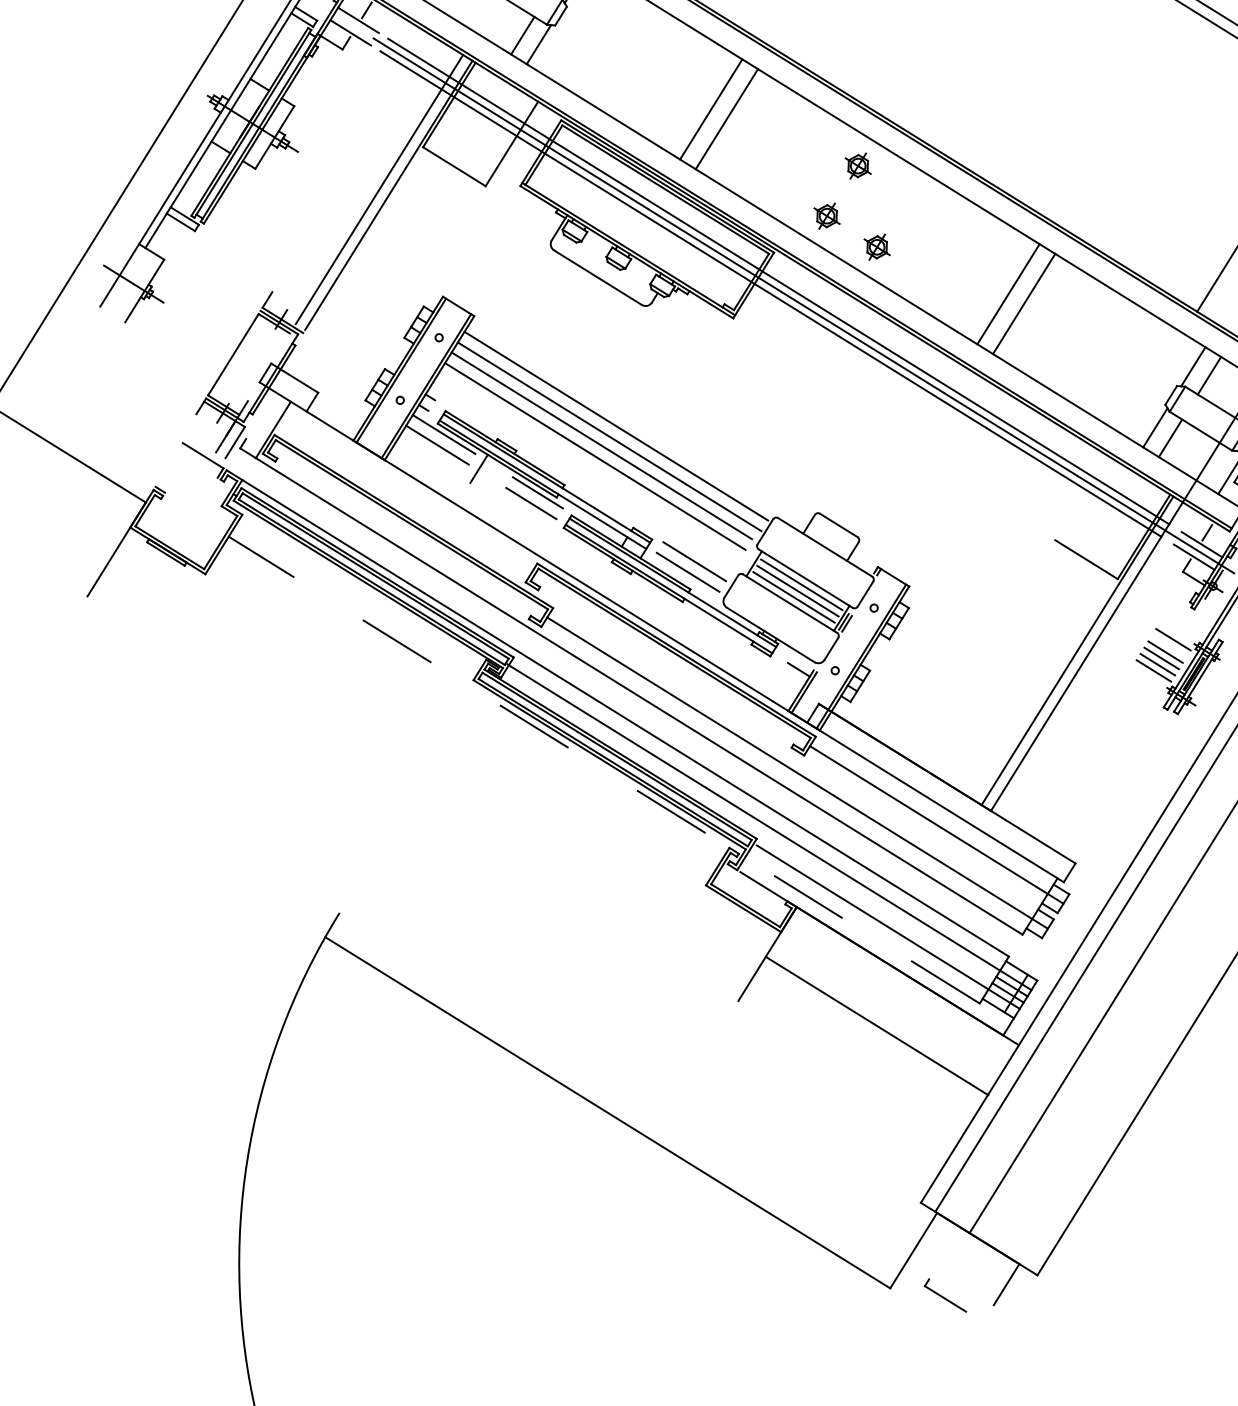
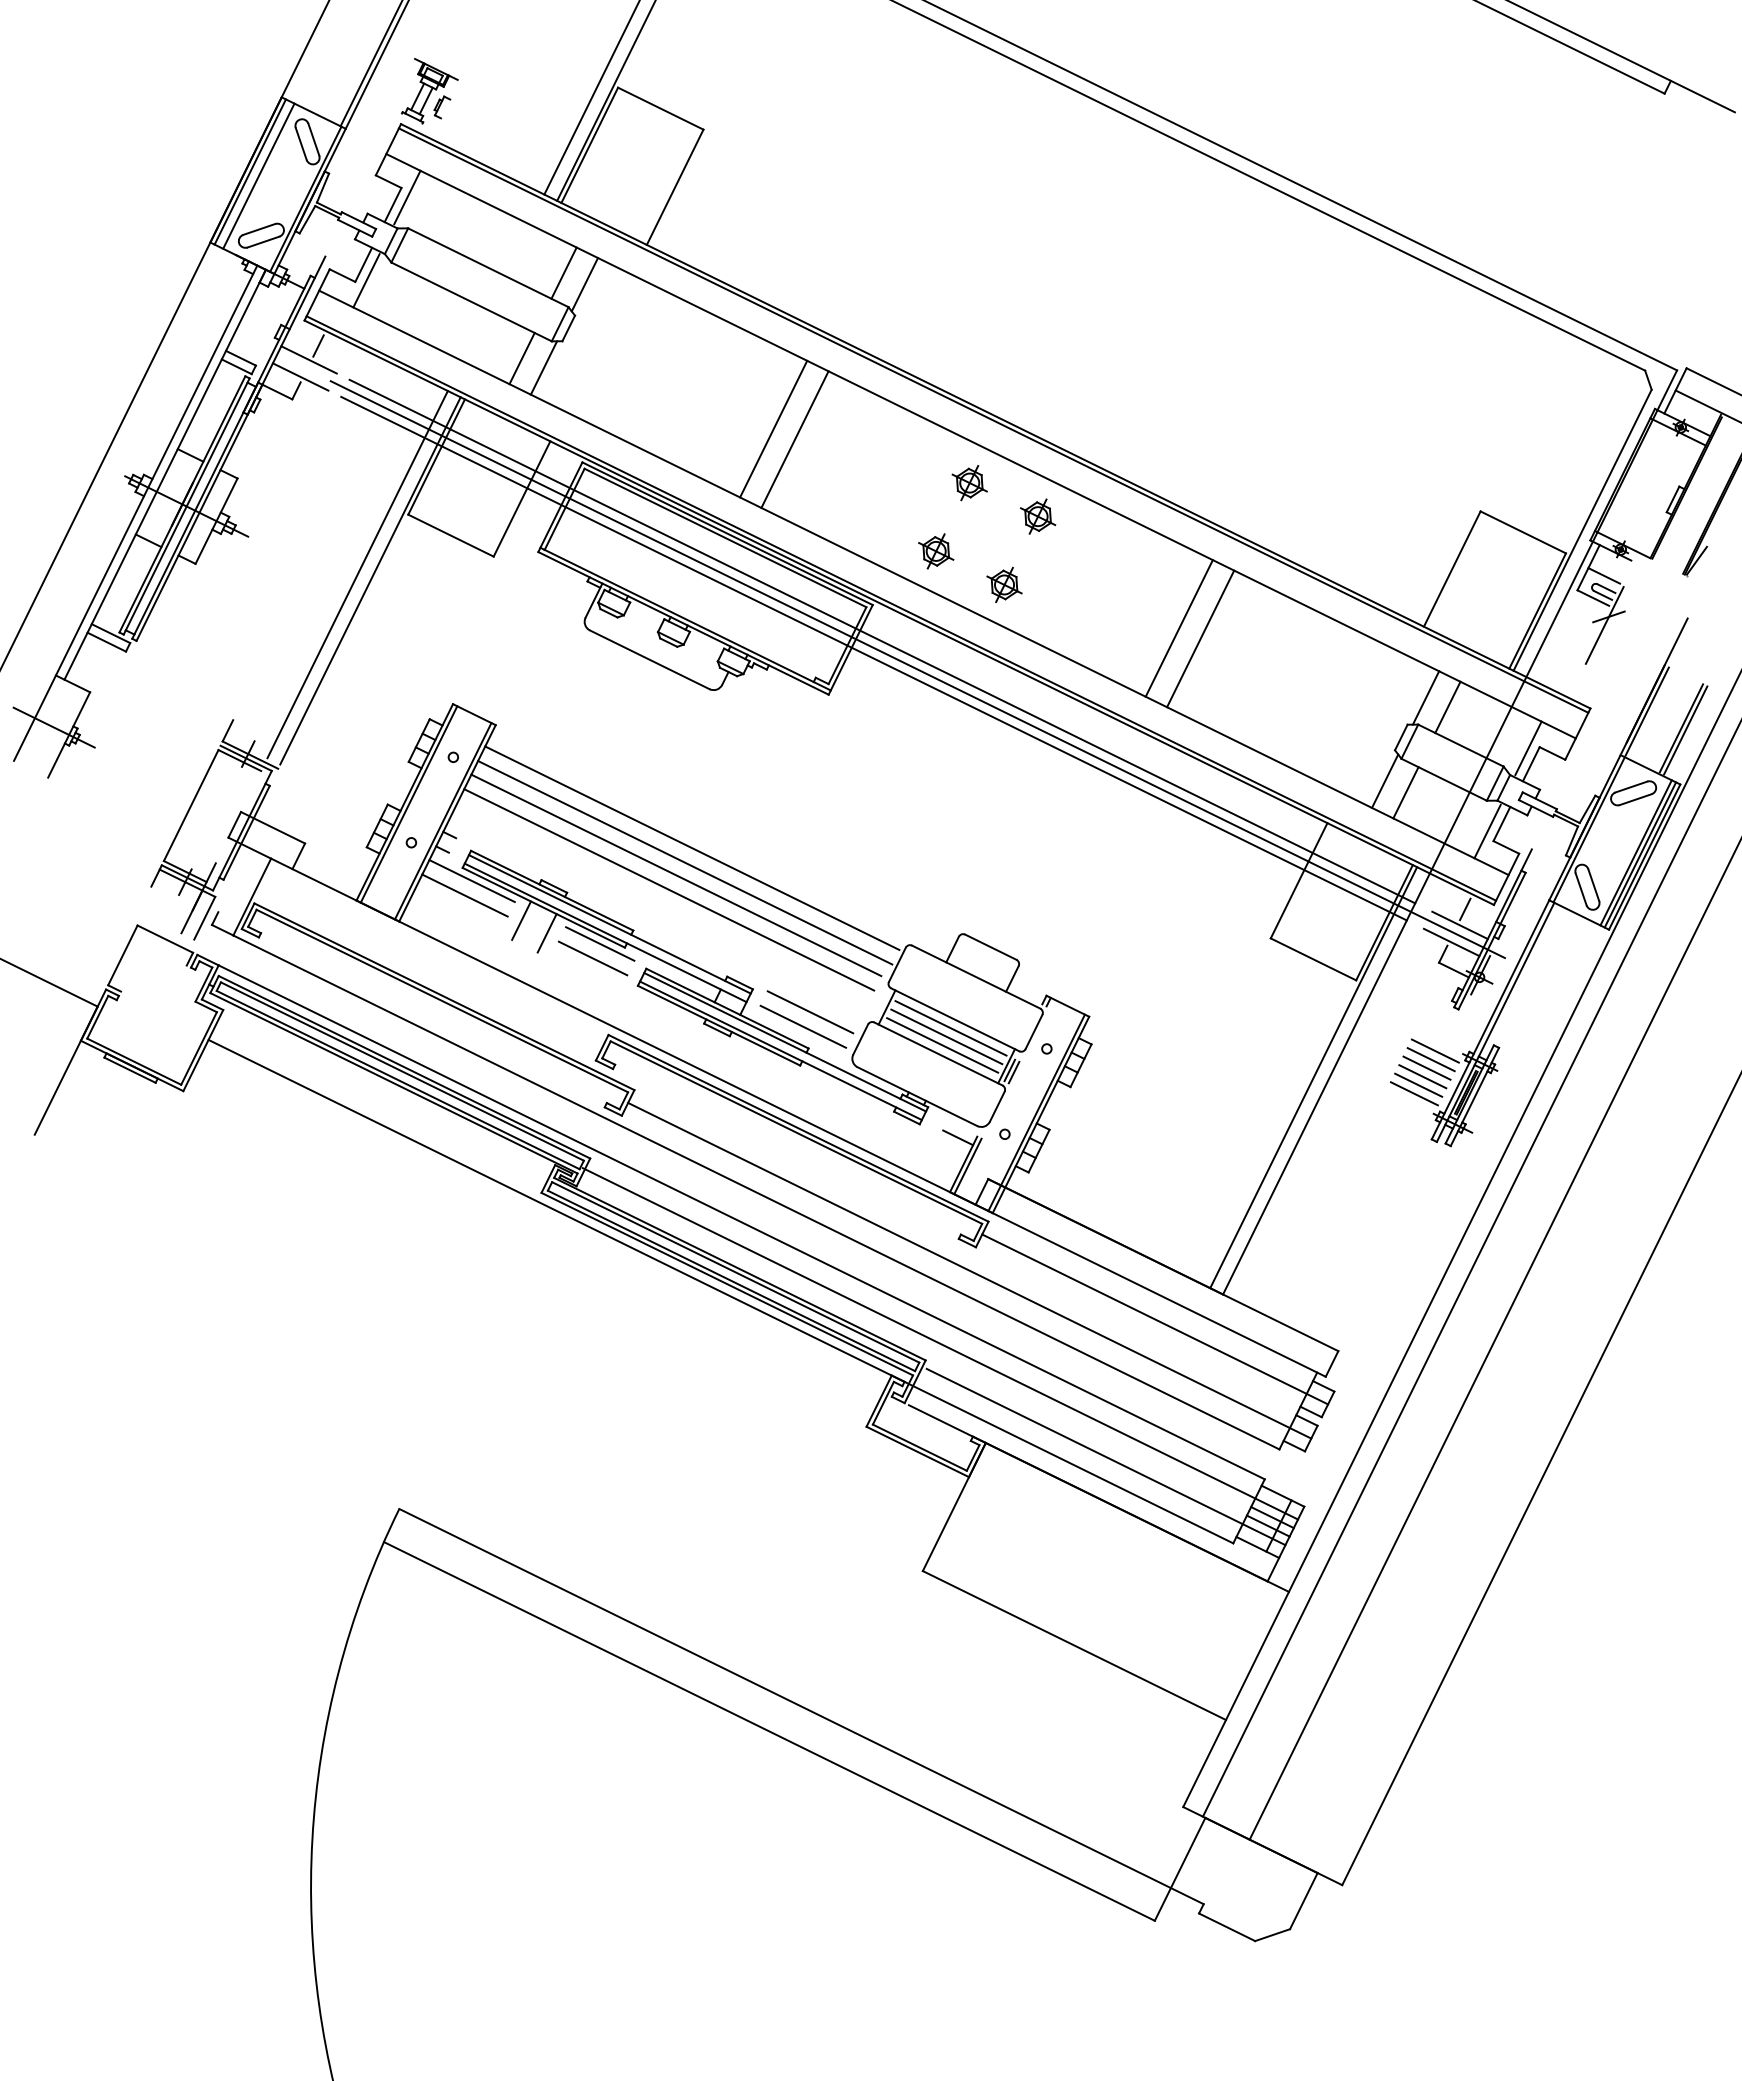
part: (908, 197) -> (1038, 516), added
line: (168, 465) -> (122, 955), added
line: (497, 480) -> (546, 933), added
line: (1080, 497) -> (1298, 880), added
line: (1168, 645) -> (1430, 1059), added
line: (603, 769) -> (720, 1291), dashed -> solid
line: (877, 1026) -> (1074, 1645), moved
line: (634, 1096) -> (801, 1706), added
line: (979, 1308) -> (1272, 1935), added

